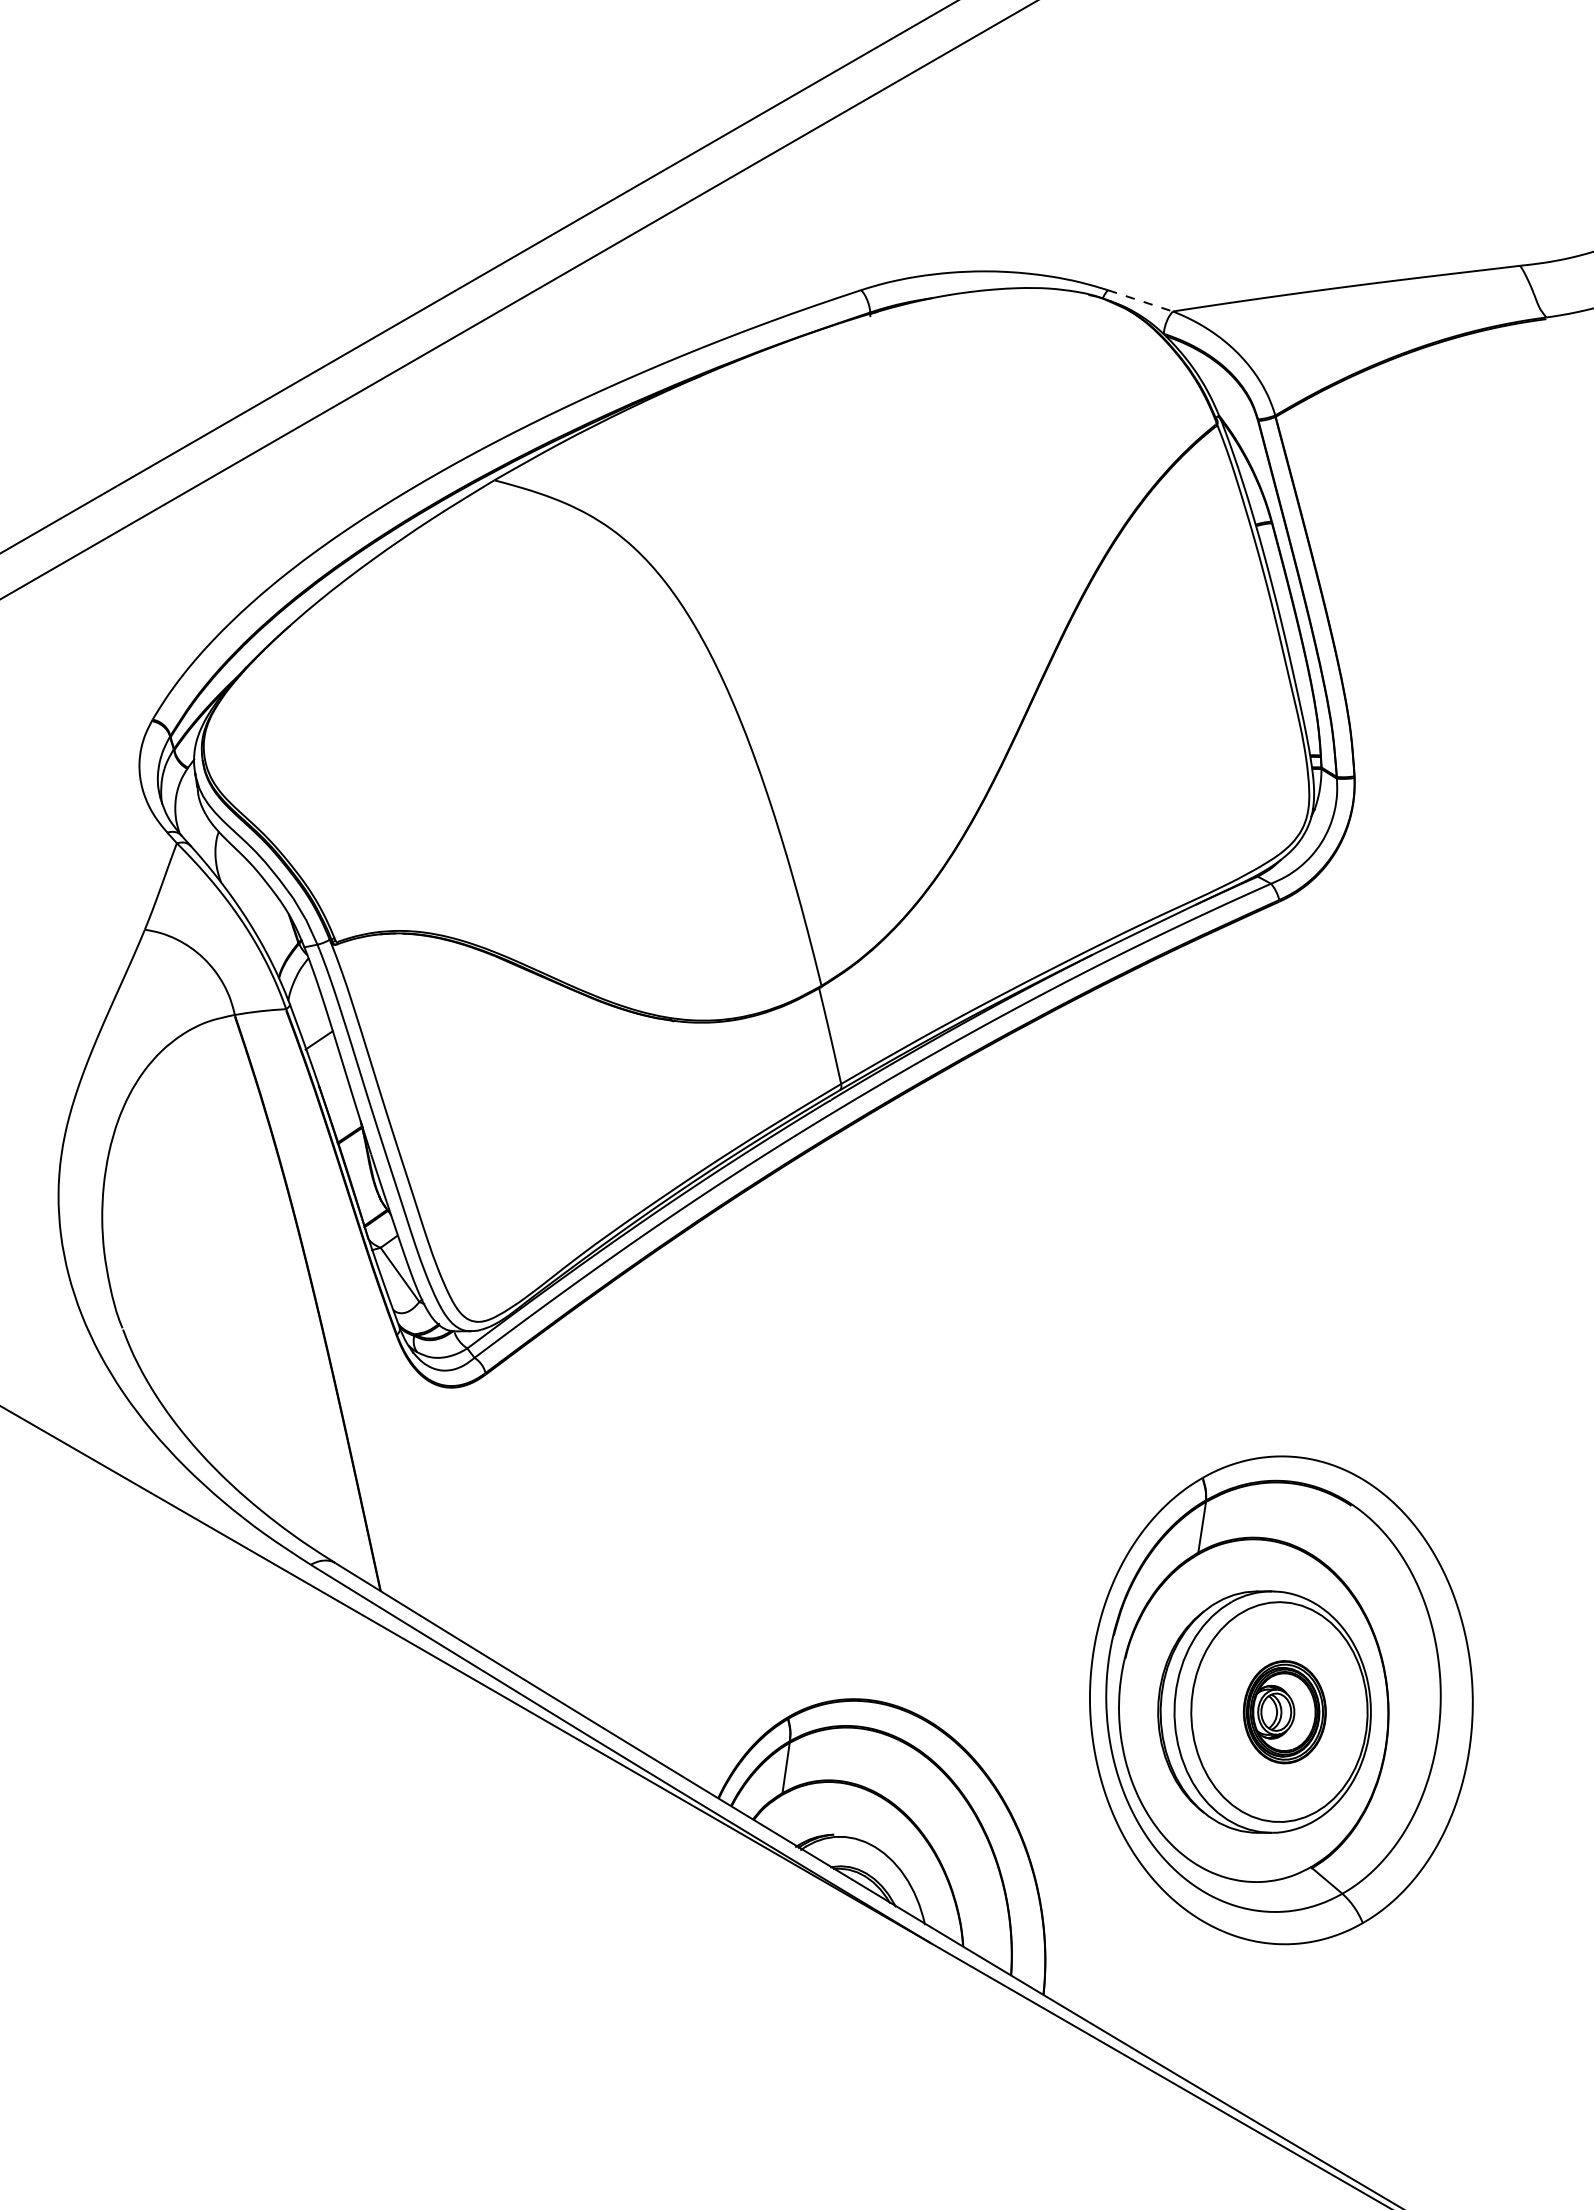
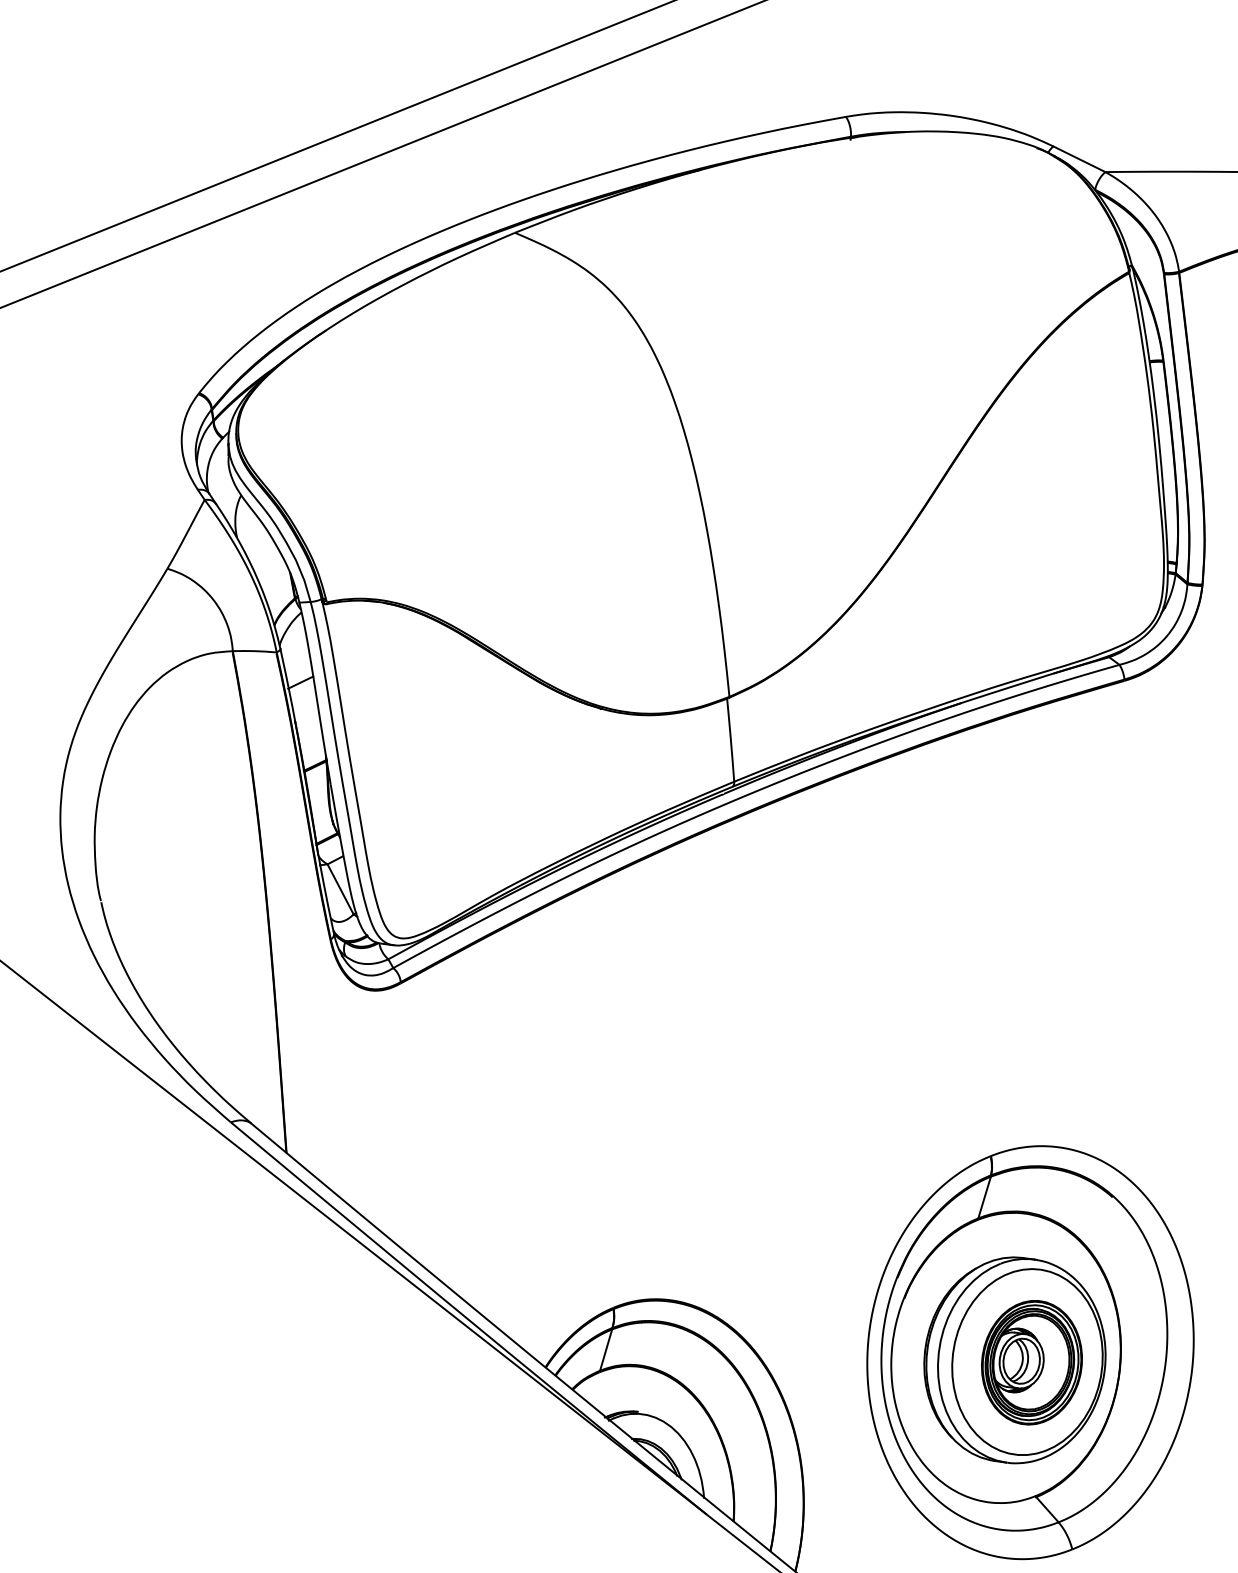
line: (1140, 301) -> (1079, 159), dashed -> solid
part: (1284, 1712) -> (1031, 1363), size x1.43

